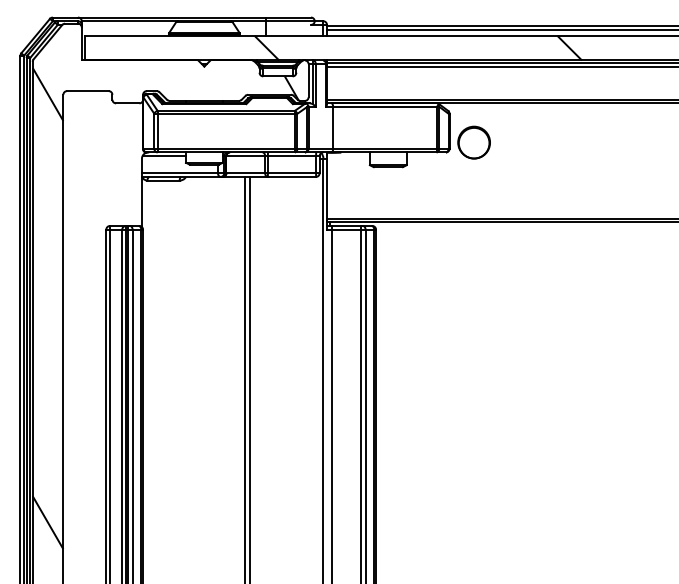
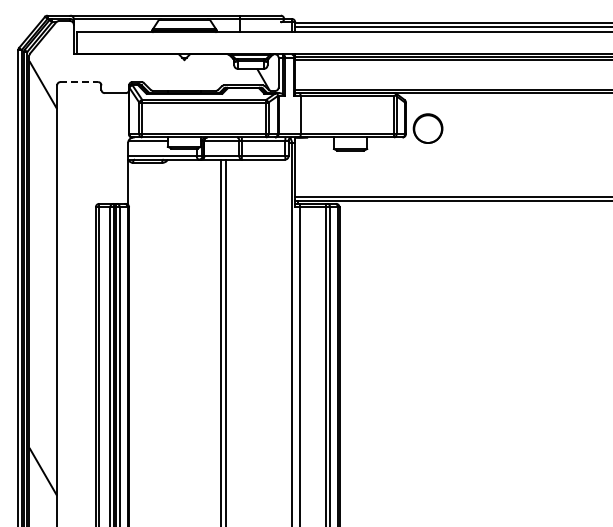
hatch: (418, 48) -> (377, 43), removed
line: (88, 91) -> (79, 82), solid -> dashed

